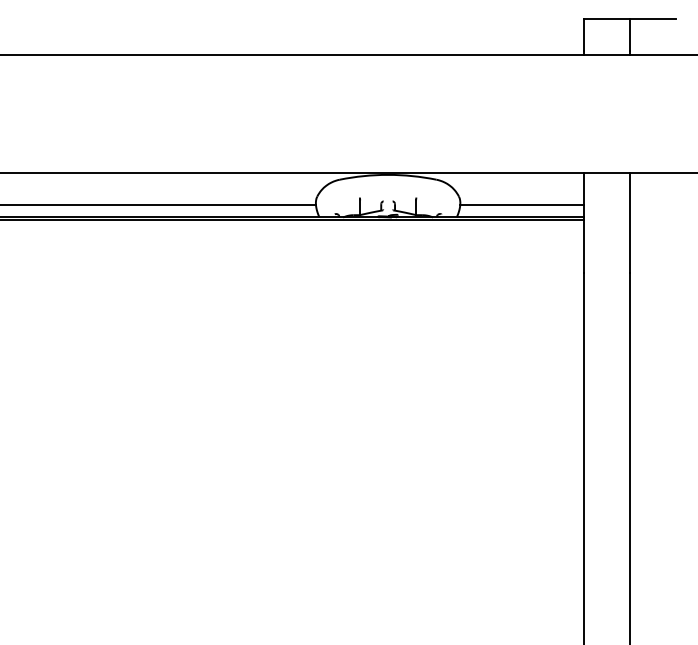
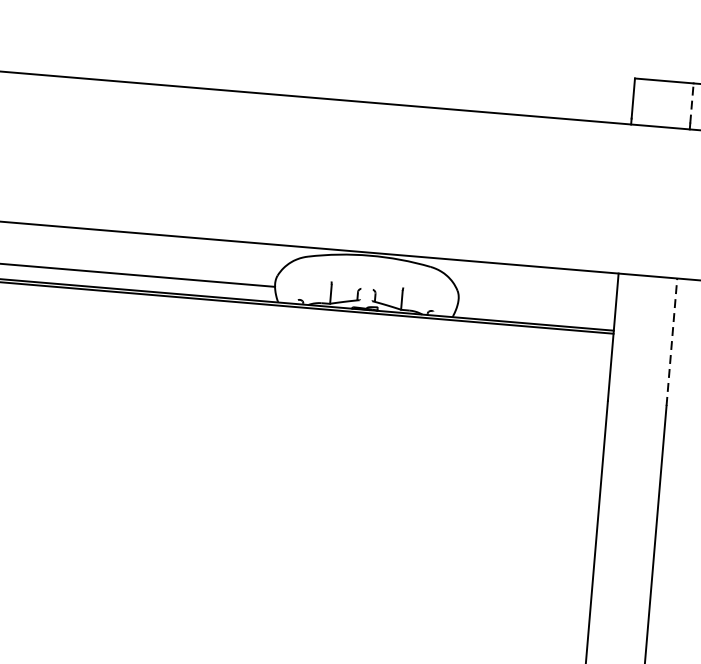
line: (629, 34) -> (691, 103), solid -> dashed
line: (521, 205) -> (536, 308), removed
line: (629, 222) -> (671, 341), solid -> dashed

